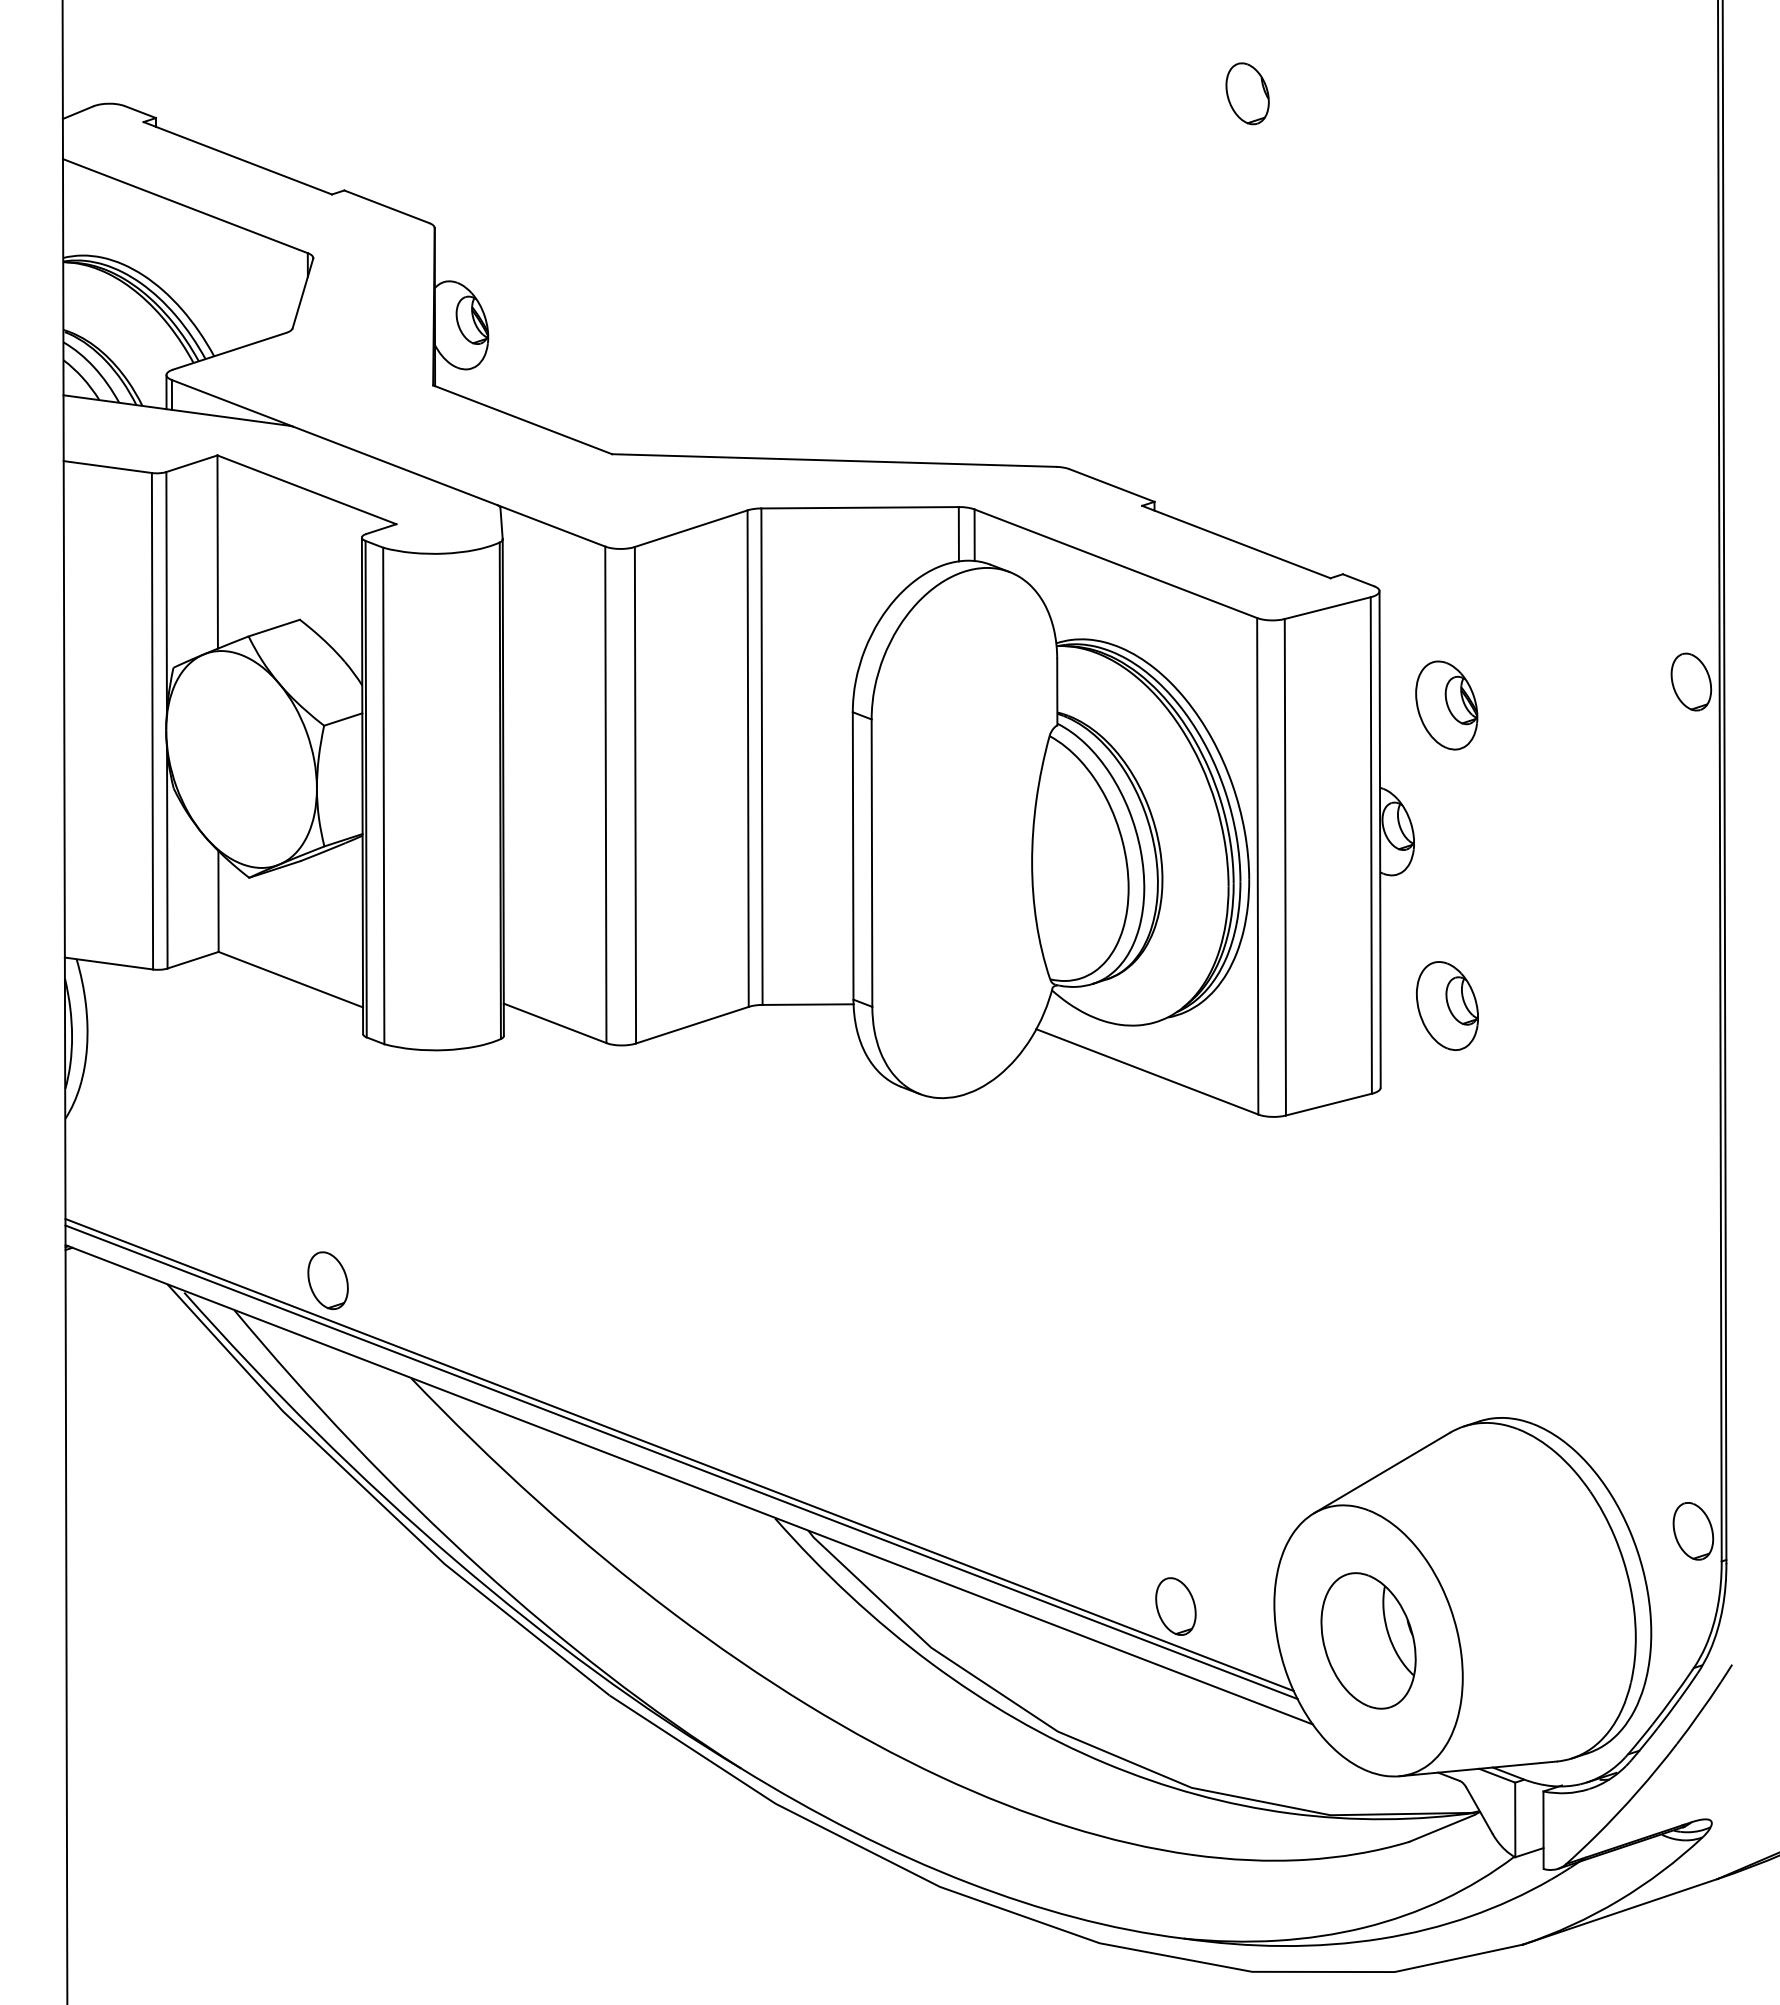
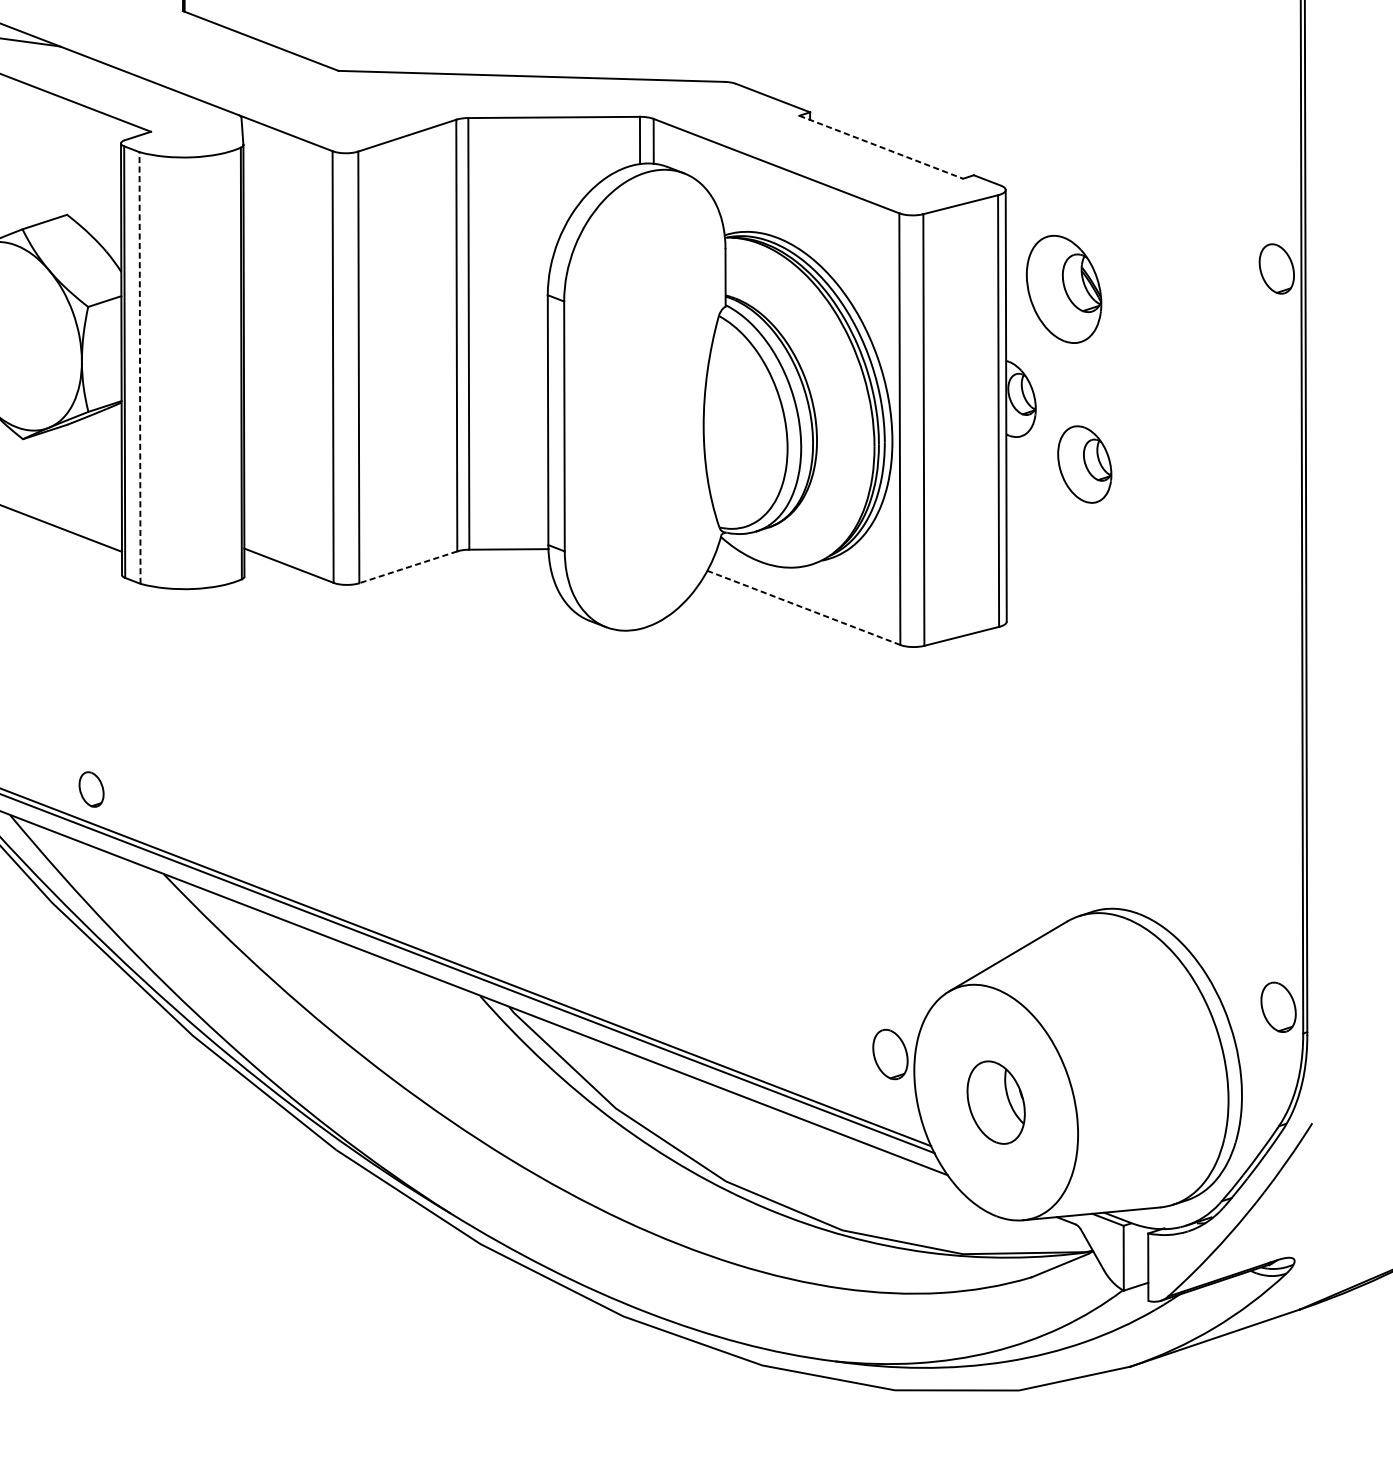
line: (1236, 542) -> (881, 147), solid -> dashed
part: (1446, 705) -> (1063, 289), size x1.4
line: (383, 795) -> (139, 367), solid -> dashed
part: (1447, 1005) -> (1084, 464), moved
line: (691, 1025) -> (407, 567), solid -> dashed
line: (1146, 1071) -> (803, 607), solid -> dashed
part: (327, 1280) -> (91, 789), size x0.7
part: (1175, 1606) -> (890, 1054), moved
part: (1368, 1640) -> (996, 1102), size x0.7

